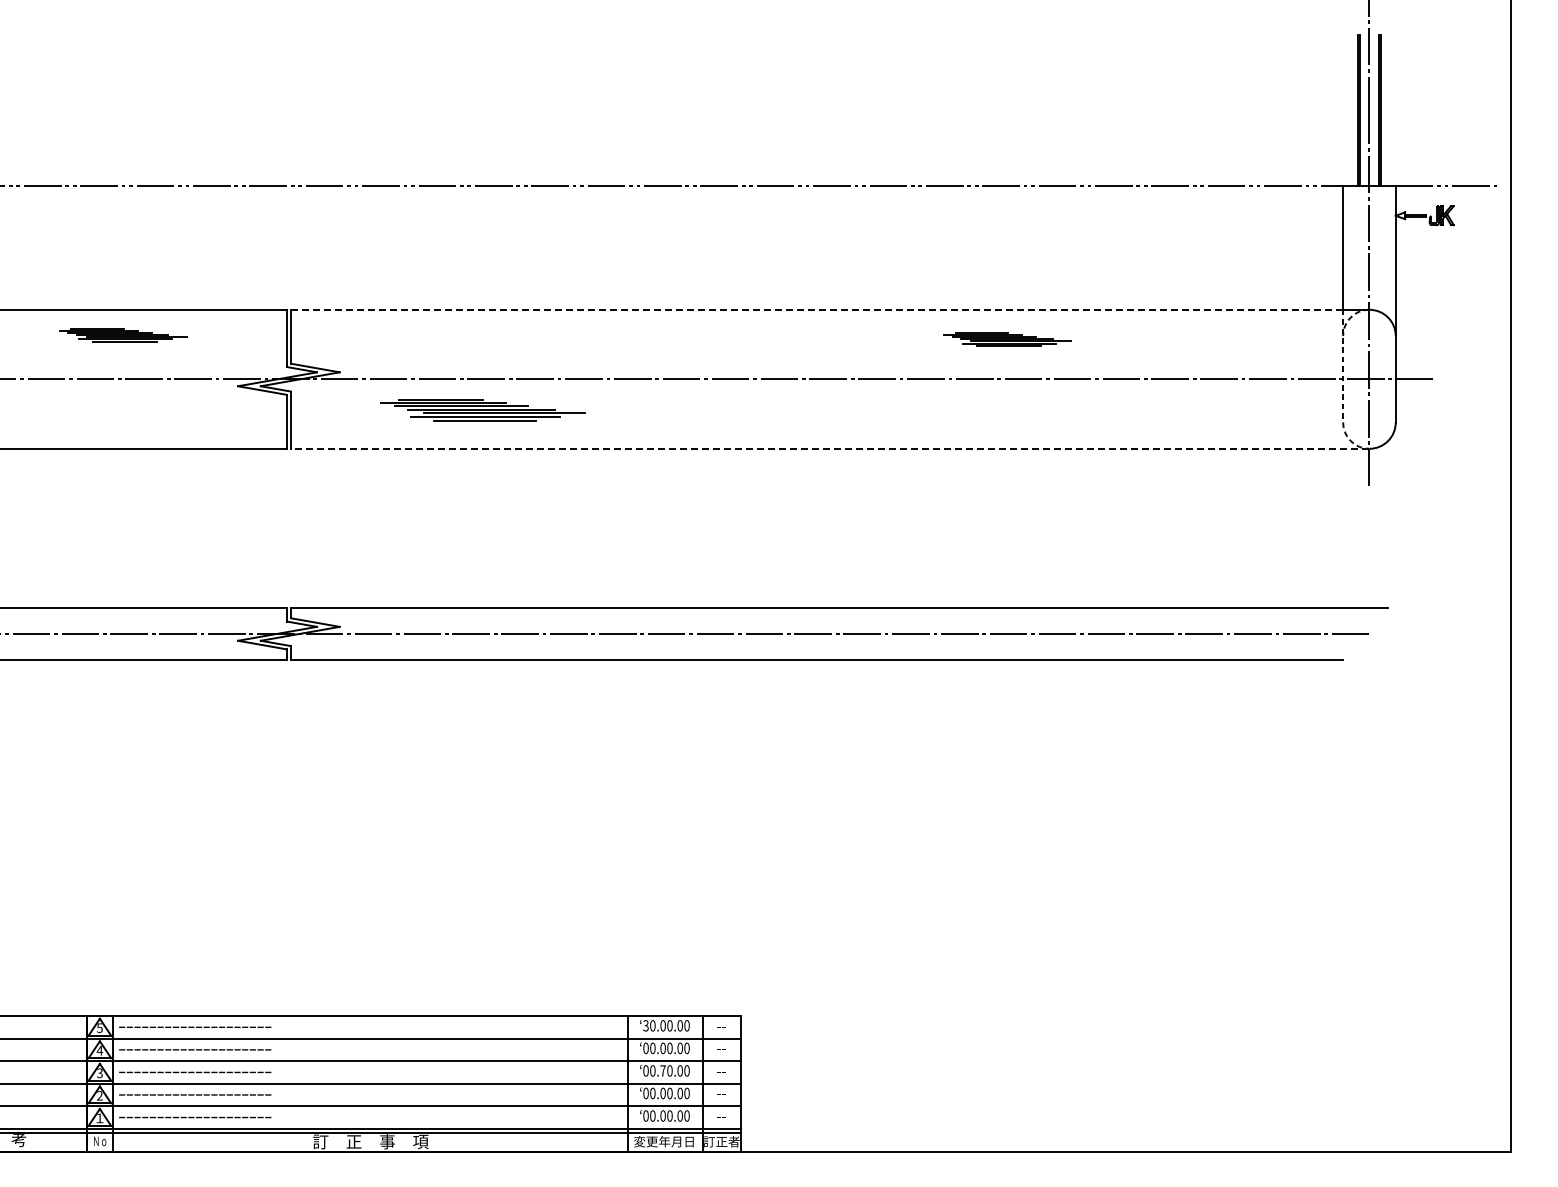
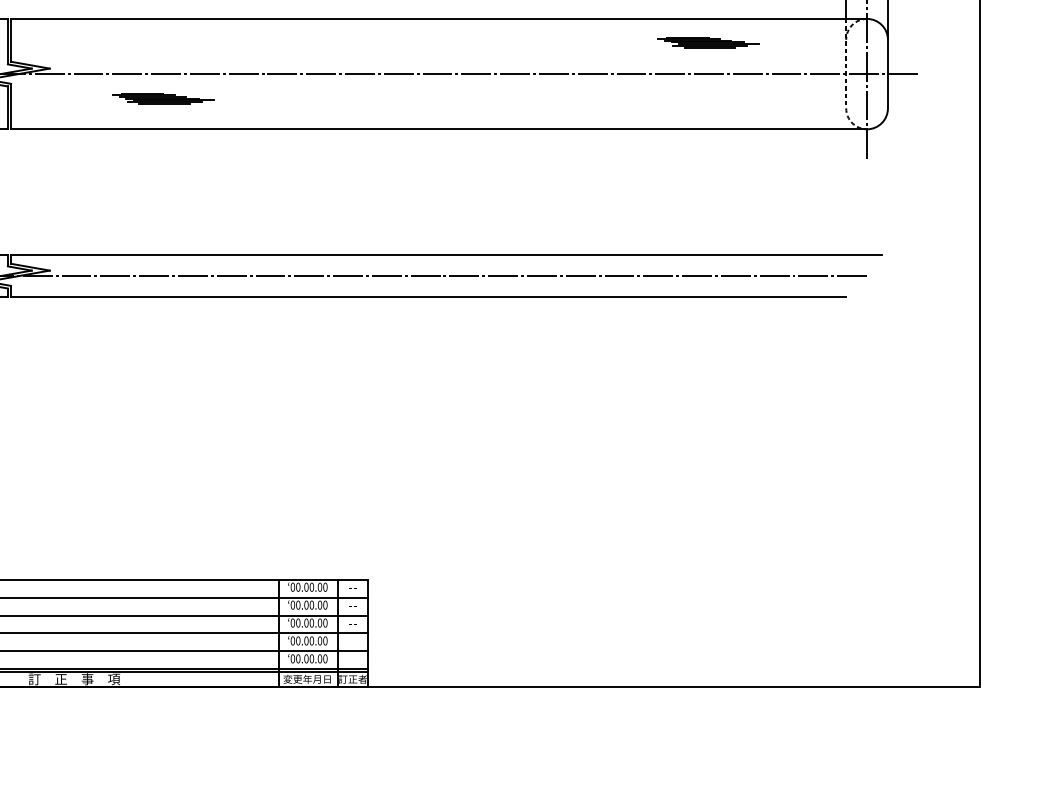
line: (816, 309) -> (428, 18), dashed -> solid
part: (1007, 339) -> (708, 42), moved
part: (482, 410) -> (163, 98), size x0.62
line: (829, 448) -> (438, 129), dashed -> solid
text: (645, 1025) -> (292, 587), 30.00.00 -> 00.00.00
text: (662, 1070) -> (305, 622), 00.70.00 -> 00.00.00

